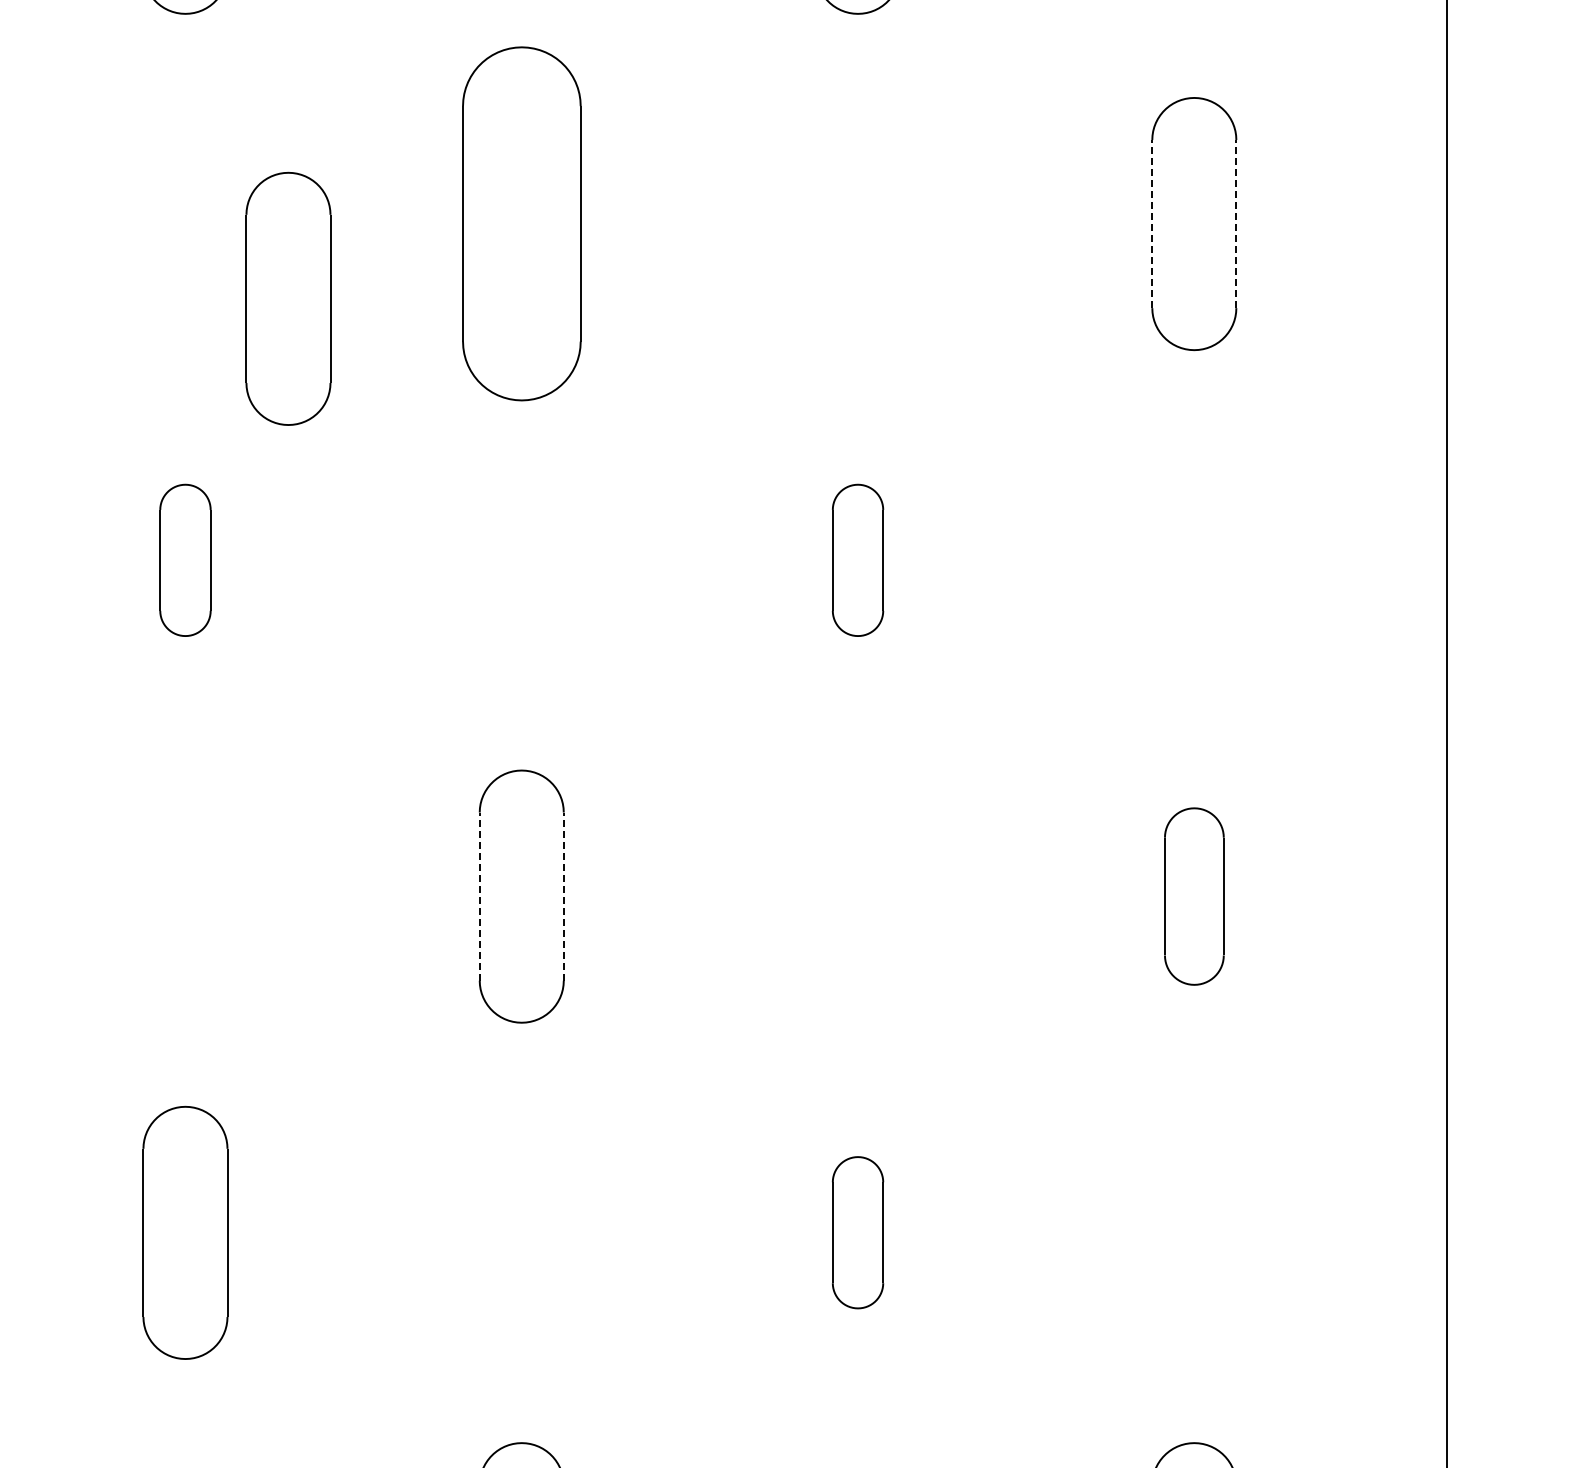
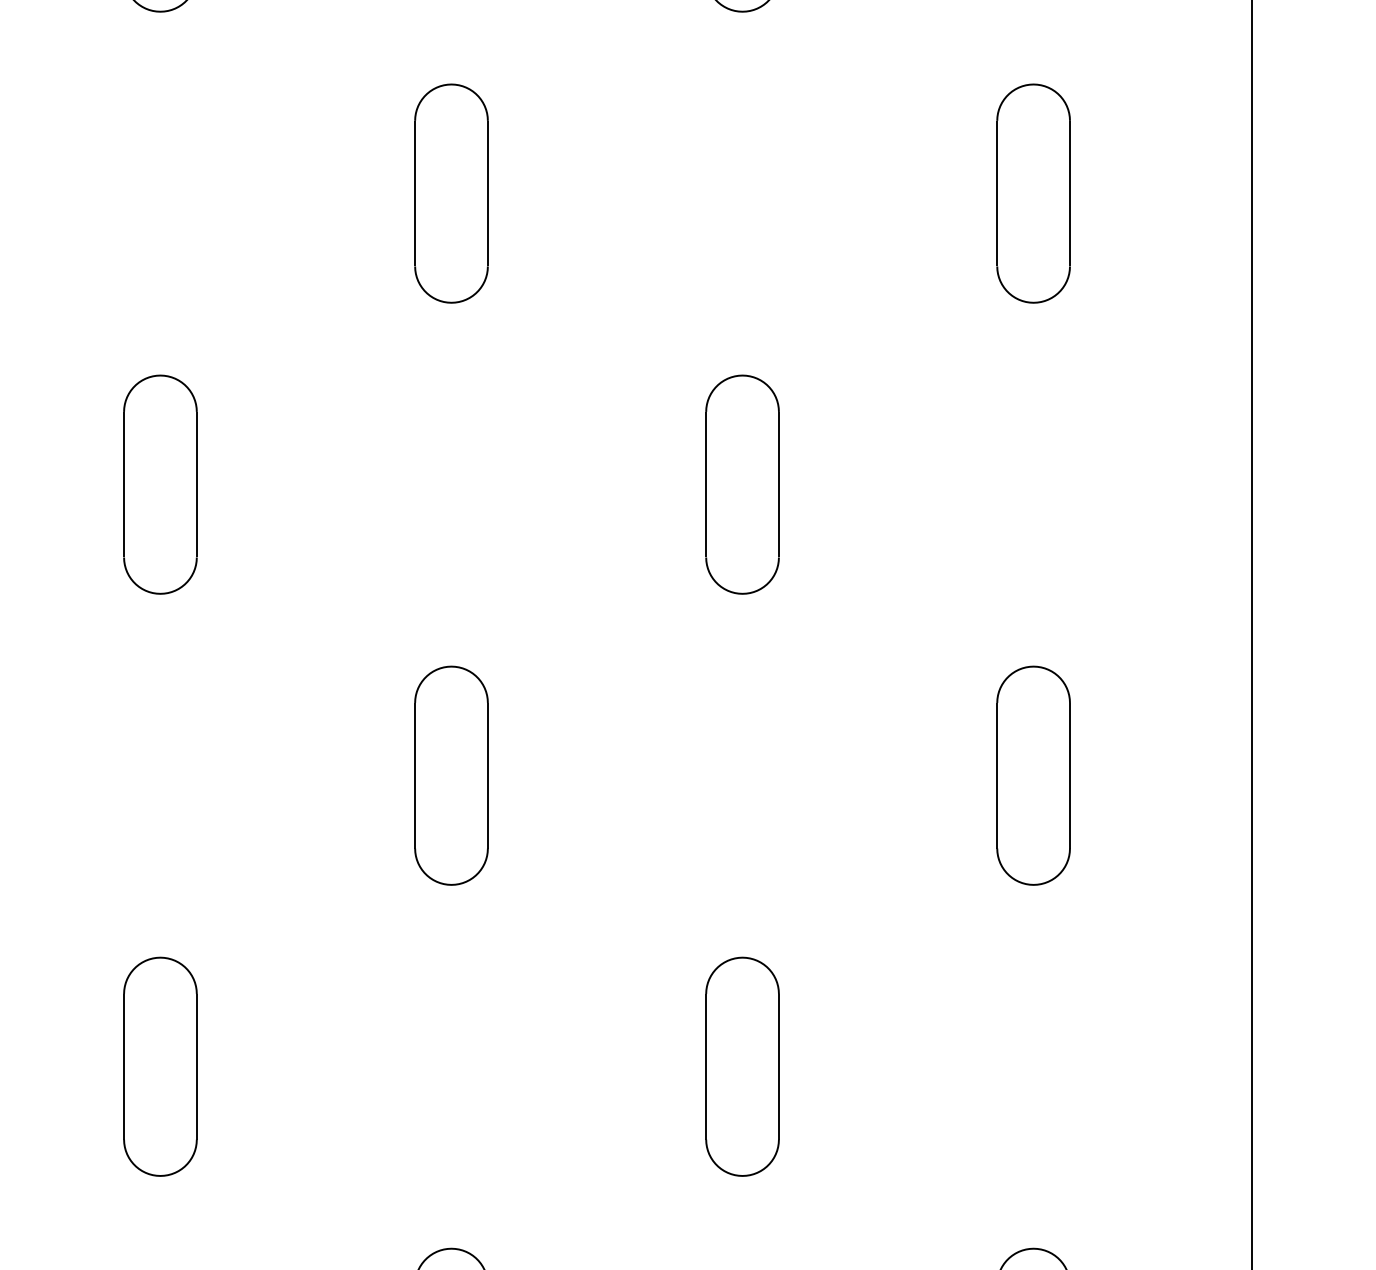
line: (1152, 223) -> (997, 193), dashed -> solid
line: (1236, 223) -> (1070, 193), dashed -> solid
part: (521, 224) -> (451, 194), size x0.71
part: (288, 298) -> (249, 258), removed
part: (185, 560) -> (160, 484), size x1.67
part: (857, 560) -> (742, 484), size x1.67
line: (479, 896) -> (414, 775), dashed -> solid
line: (563, 896) -> (487, 775), dashed -> solid
part: (1194, 896) -> (1033, 775), size x1.43
part: (857, 1232) -> (742, 1066), size x1.67

